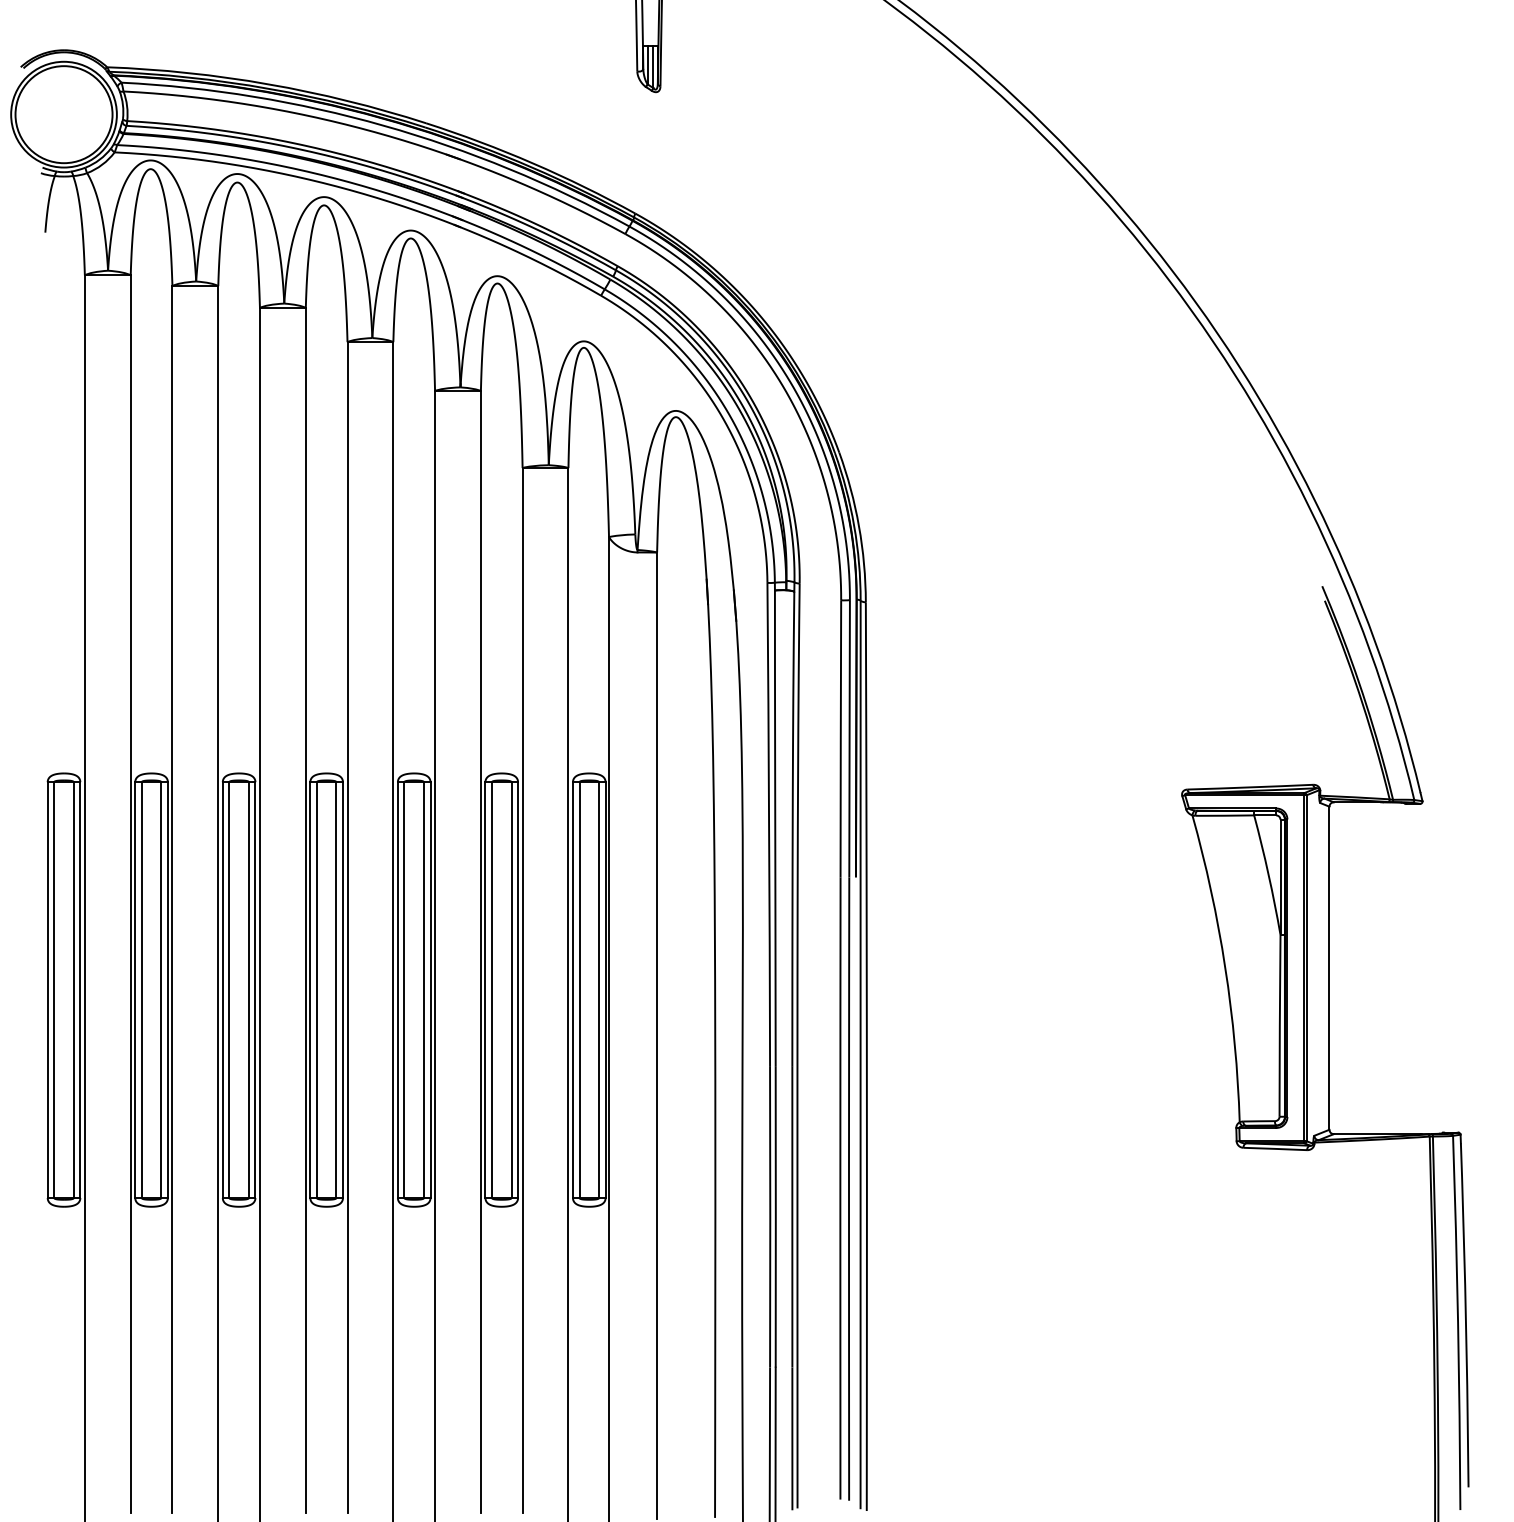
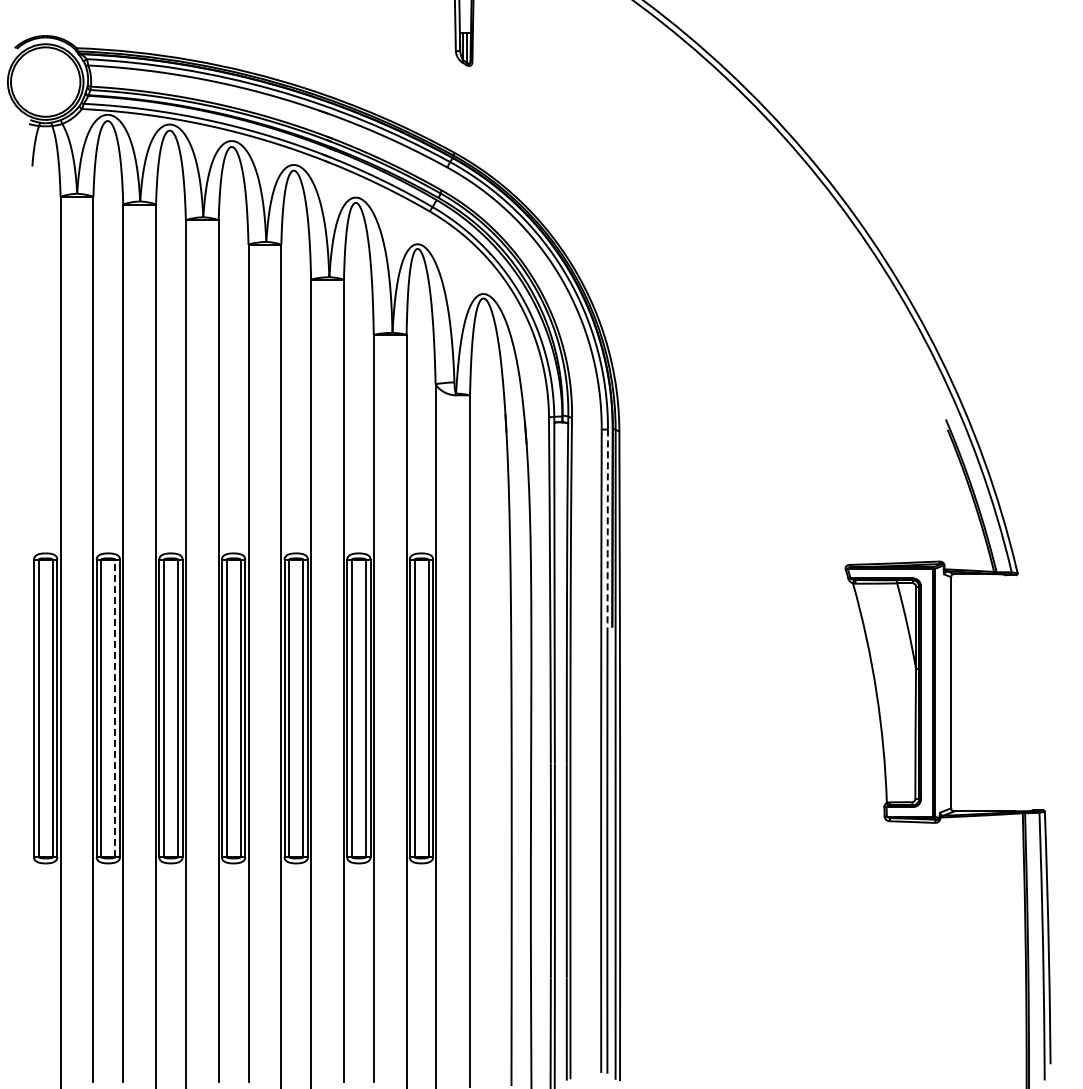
arc: (849, 738) -> (607, 528), solid -> dashed
line: (161, 990) -> (115, 708), solid -> dashed

